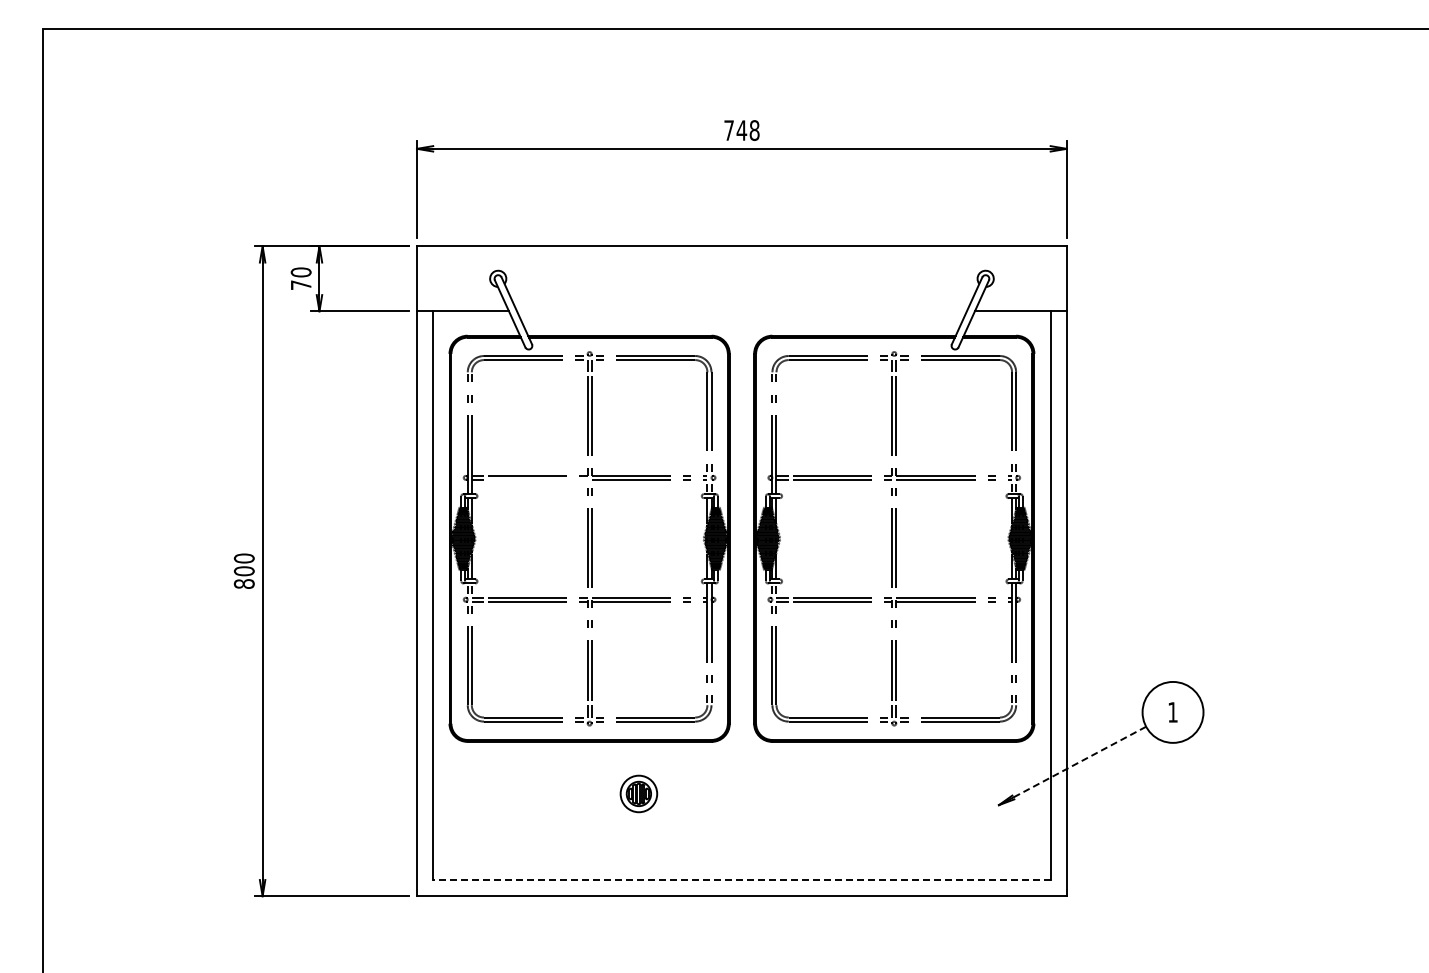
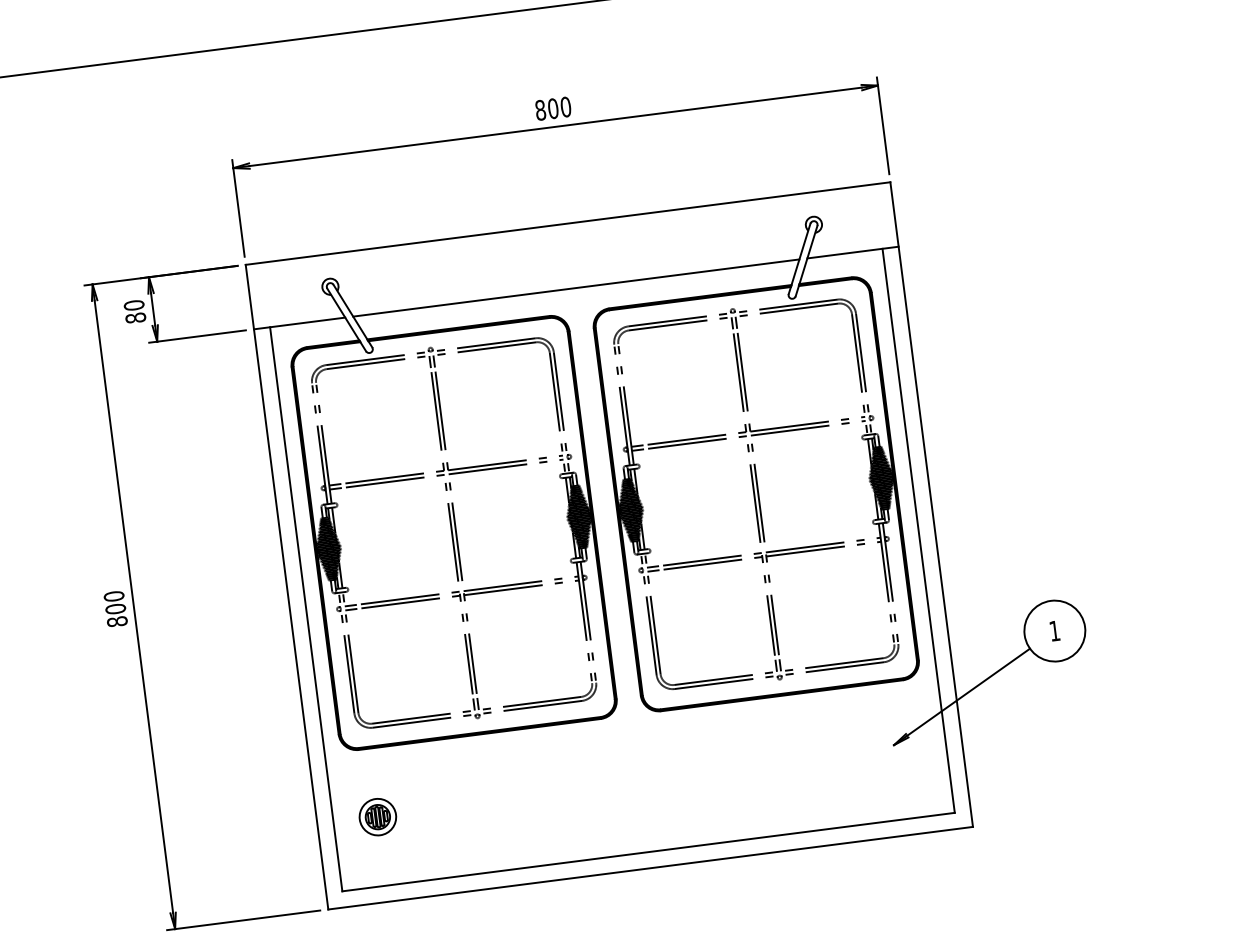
text: (741, 130) -> (552, 108), 748 -> 800
text: (300, 285) -> (135, 318), 70 -> 80
line: (741, 311) -> (575, 288), added
line: (537, 479) -> (394, 480), added
line: (1079, 762) -> (968, 692), dashed -> solid
part: (638, 793) -> (377, 816), moved
line: (741, 880) -> (648, 852), dashed -> solid

